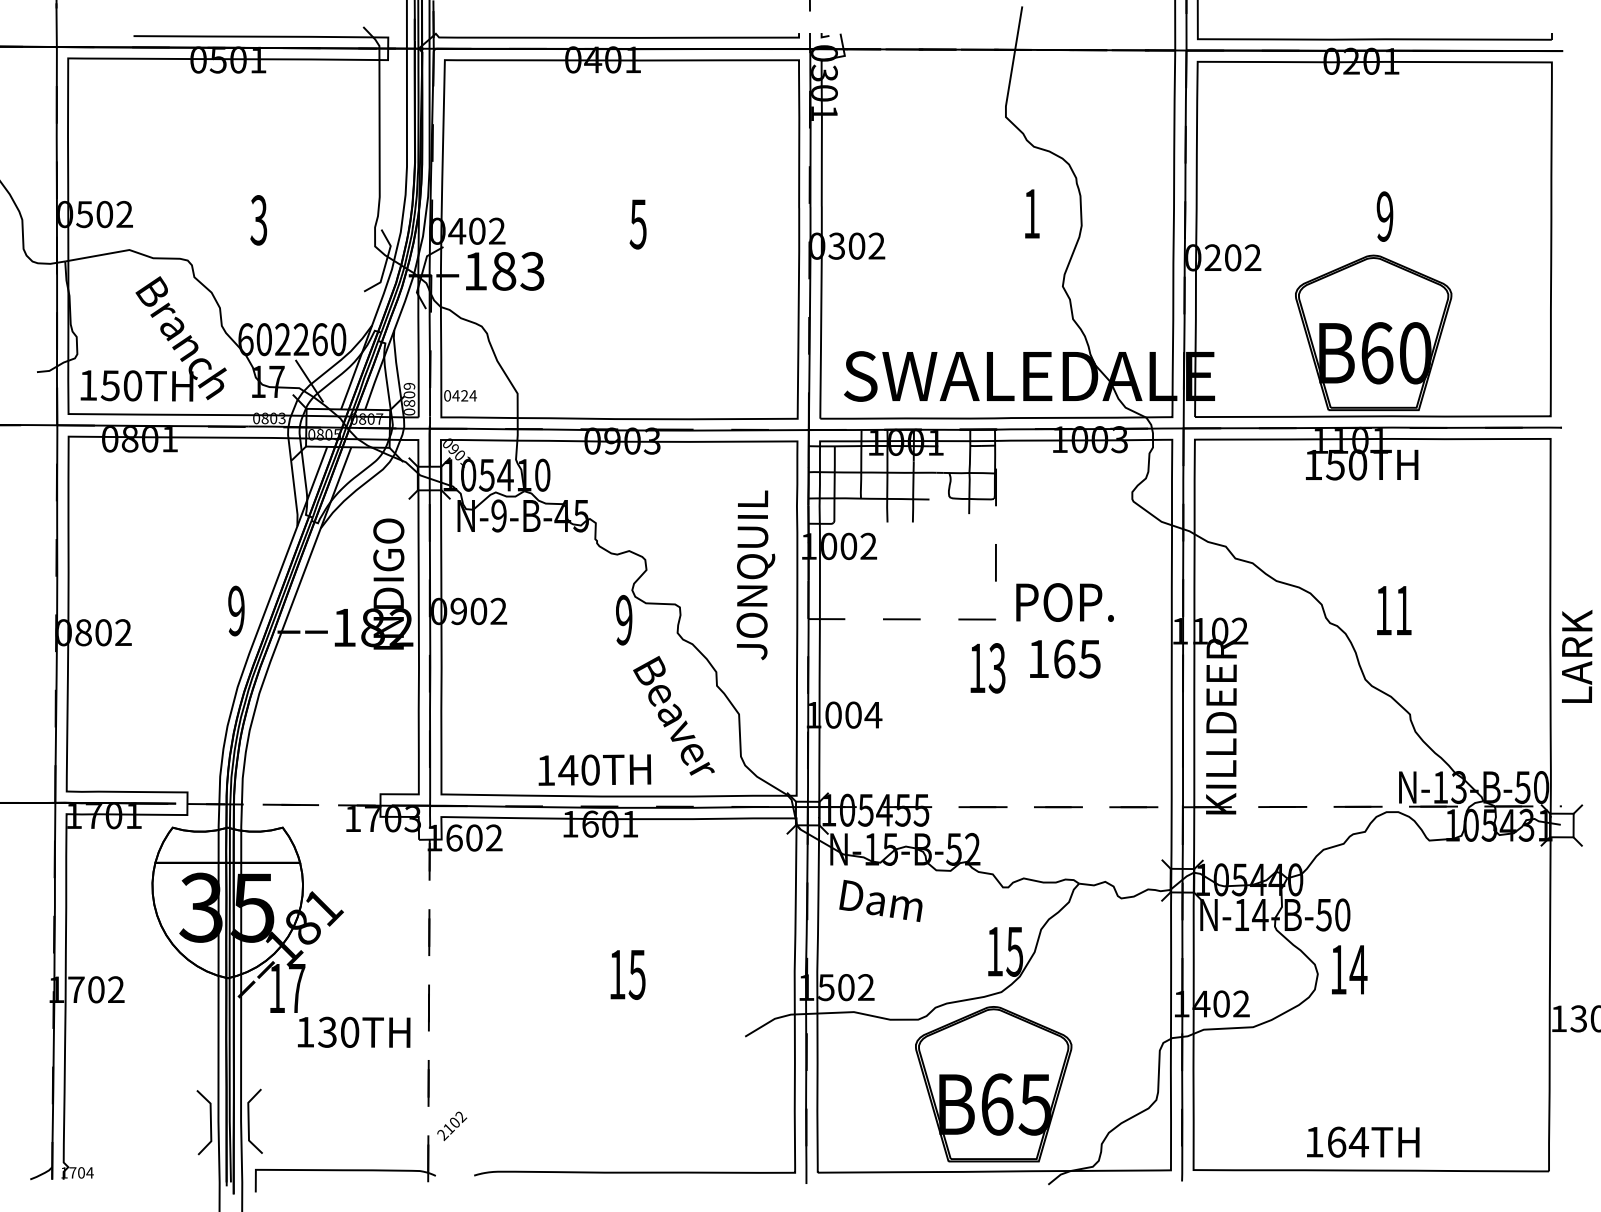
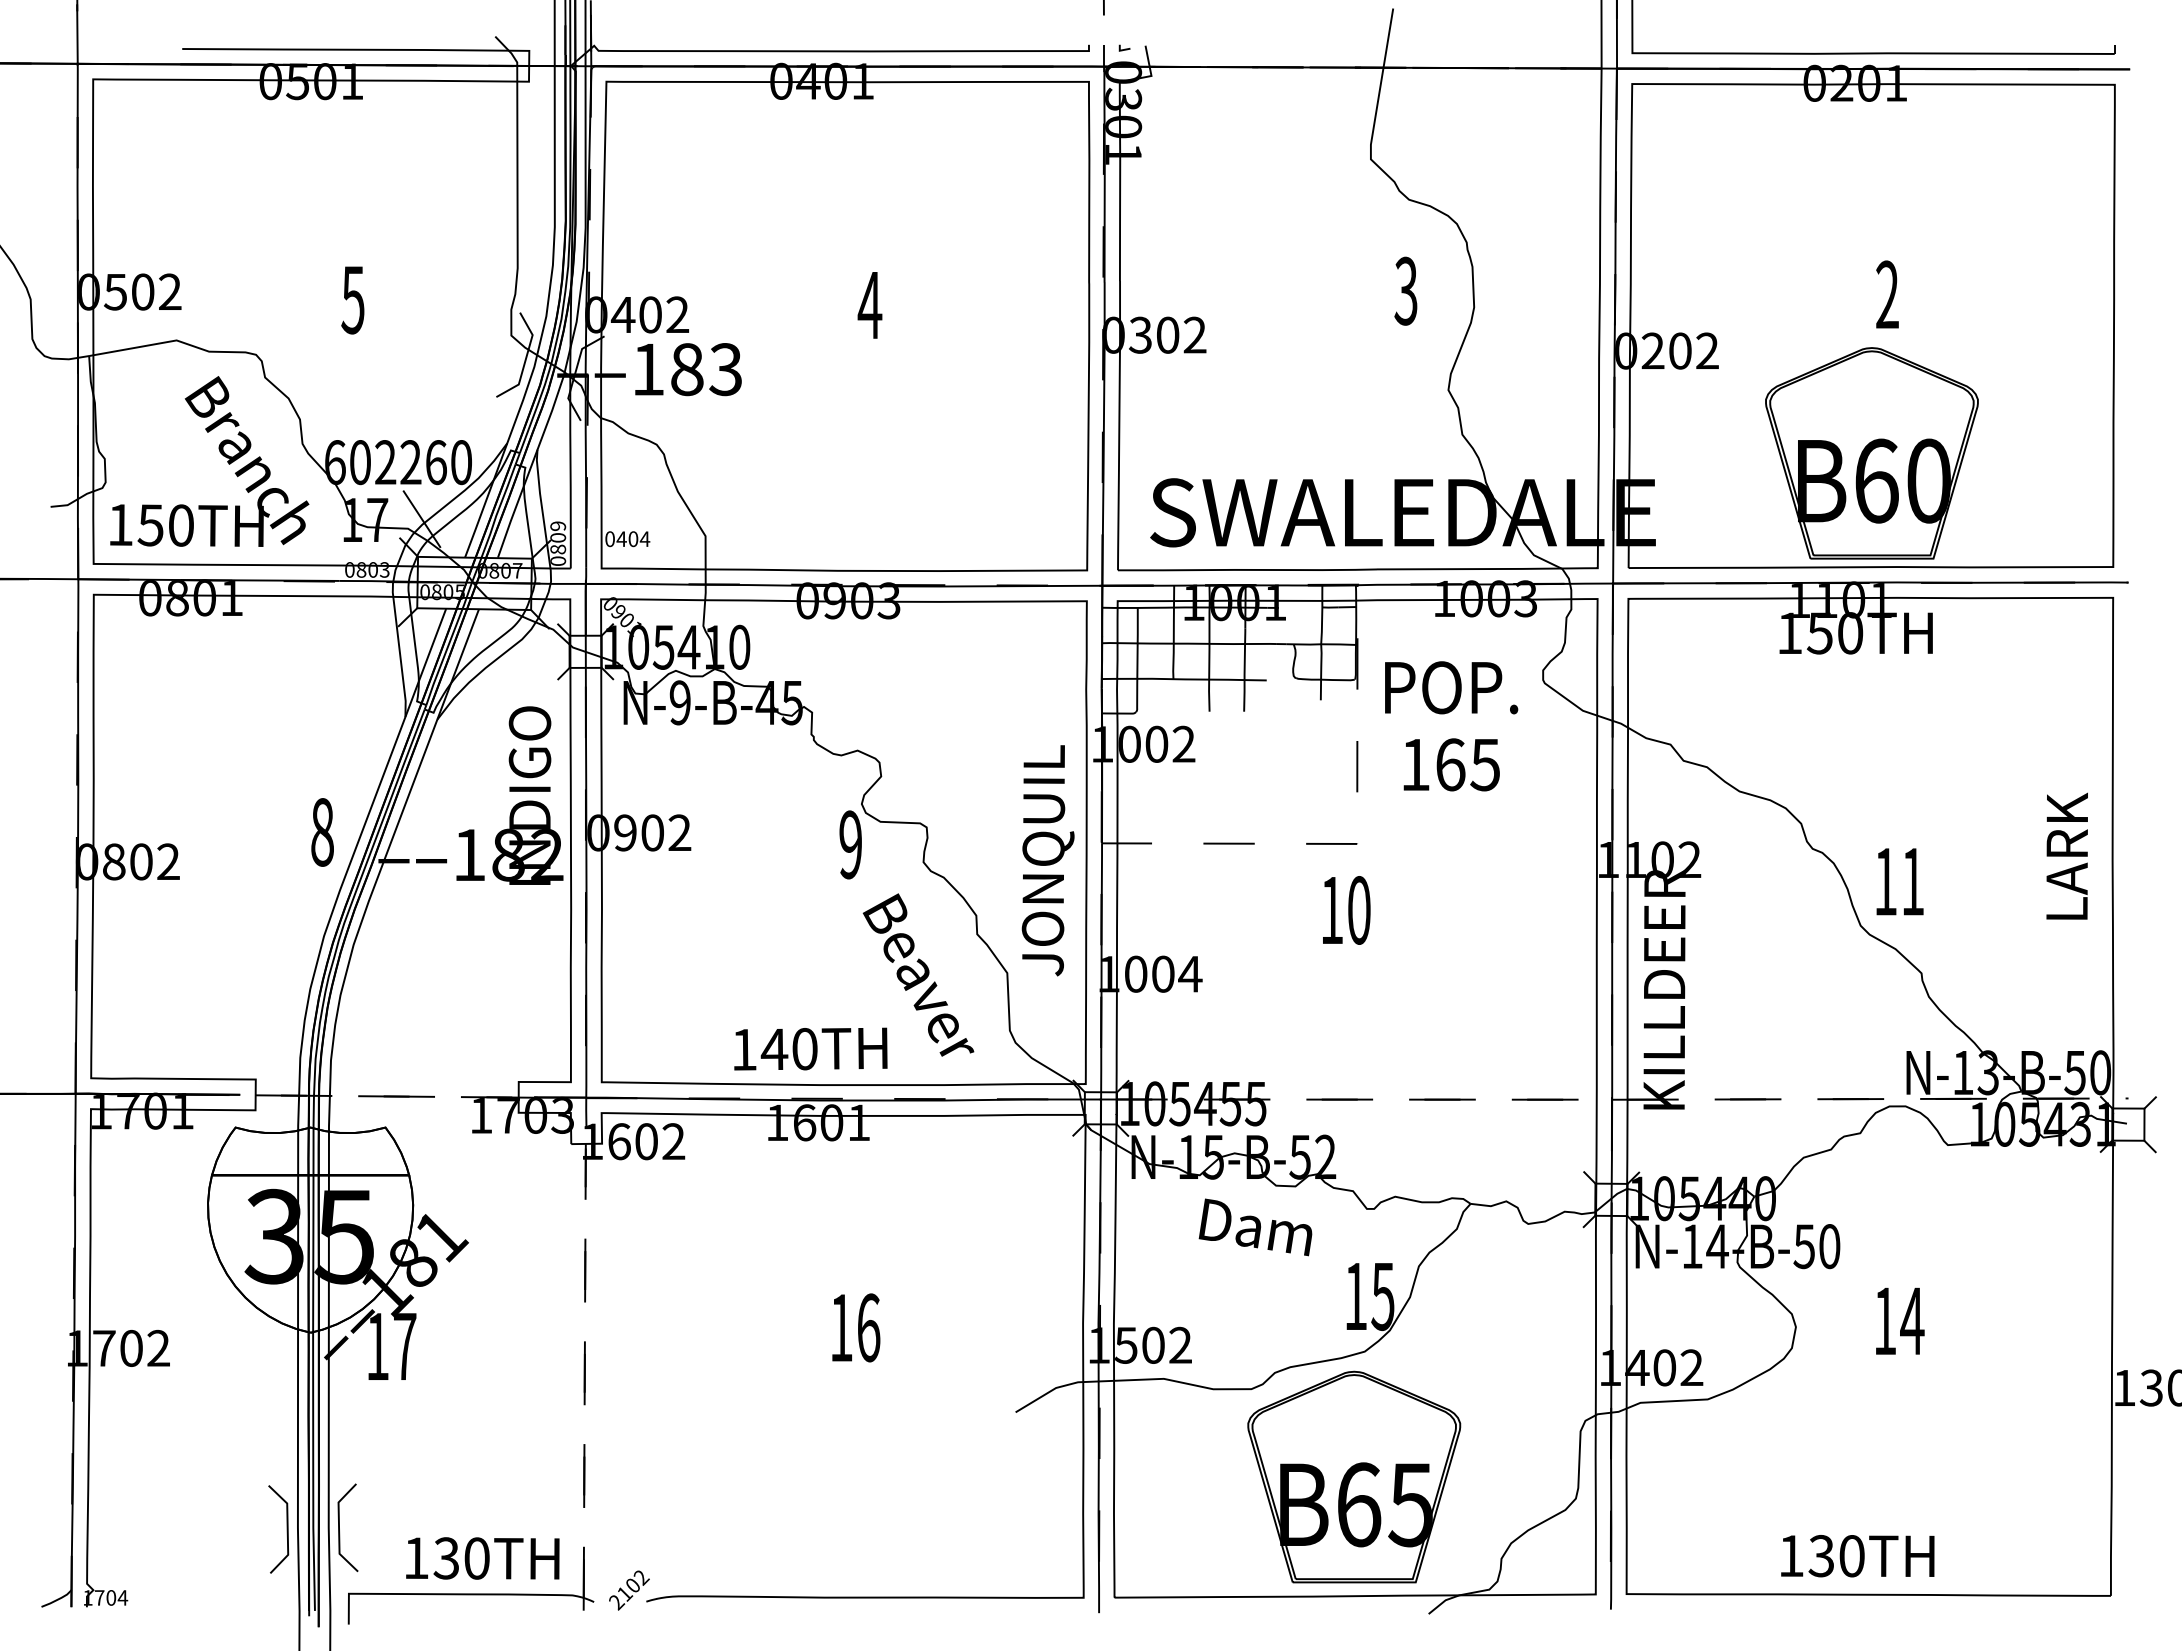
text: (1031, 213) -> (1405, 290), 1 -> 3
text: (1385, 216) -> (1887, 294), 9 -> 2
text: (258, 219) -> (352, 299), 3 -> 5
text: (637, 224) -> (869, 305), 5 -> 4
text: (464, 396) -> (633, 539), 0424 -> 0404
text: (755, 575) -> (1047, 860), moved
text: (236, 610) -> (322, 831), 9 -> 8
text: (1393, 610) -> (1899, 881), moved
text: (1065, 630) -> (1451, 726), moved
text: (1576, 655) -> (2066, 855), moved
text: (996, 668) -> (1358, 910), 13 -> 10
text: (880, 901) -> (1255, 1227), moved
text: (1349, 969) -> (1900, 1320), moved
text: (637, 974) -> (868, 1327), 15 -> 16
text: (353, 1032) -> (482, 1558), moved
text: (452, 1126) -> (629, 1590), moved
text: (1347, 1141) -> (1836, 1555), 164TH -> 130TH

